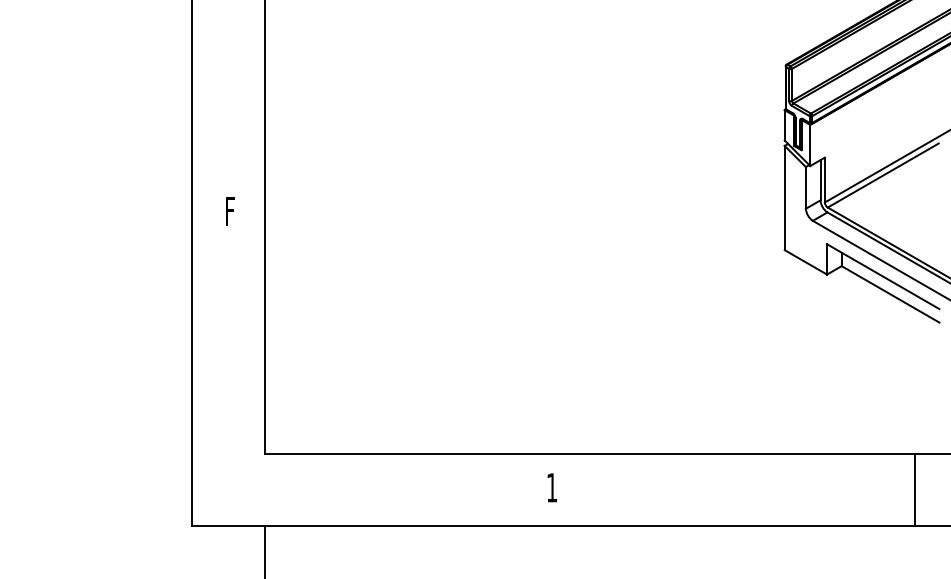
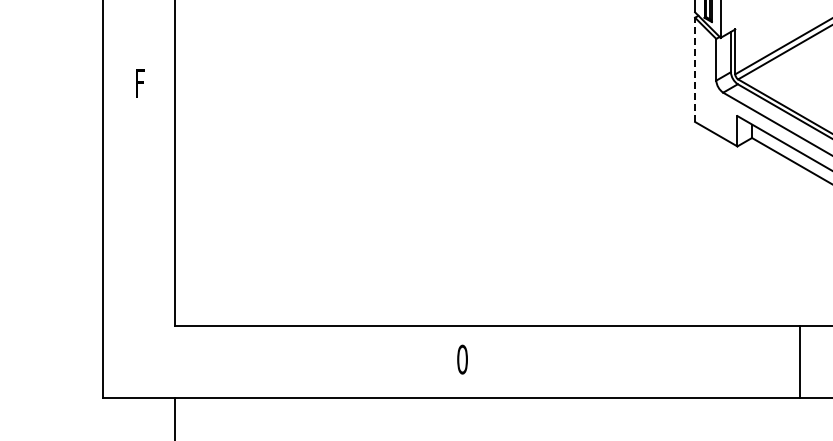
line: (784, 197) -> (694, 69), solid -> dashed
text: (551, 487) -> (461, 359), 1 -> 0
line: (914, 490) -> (799, 362), moved

